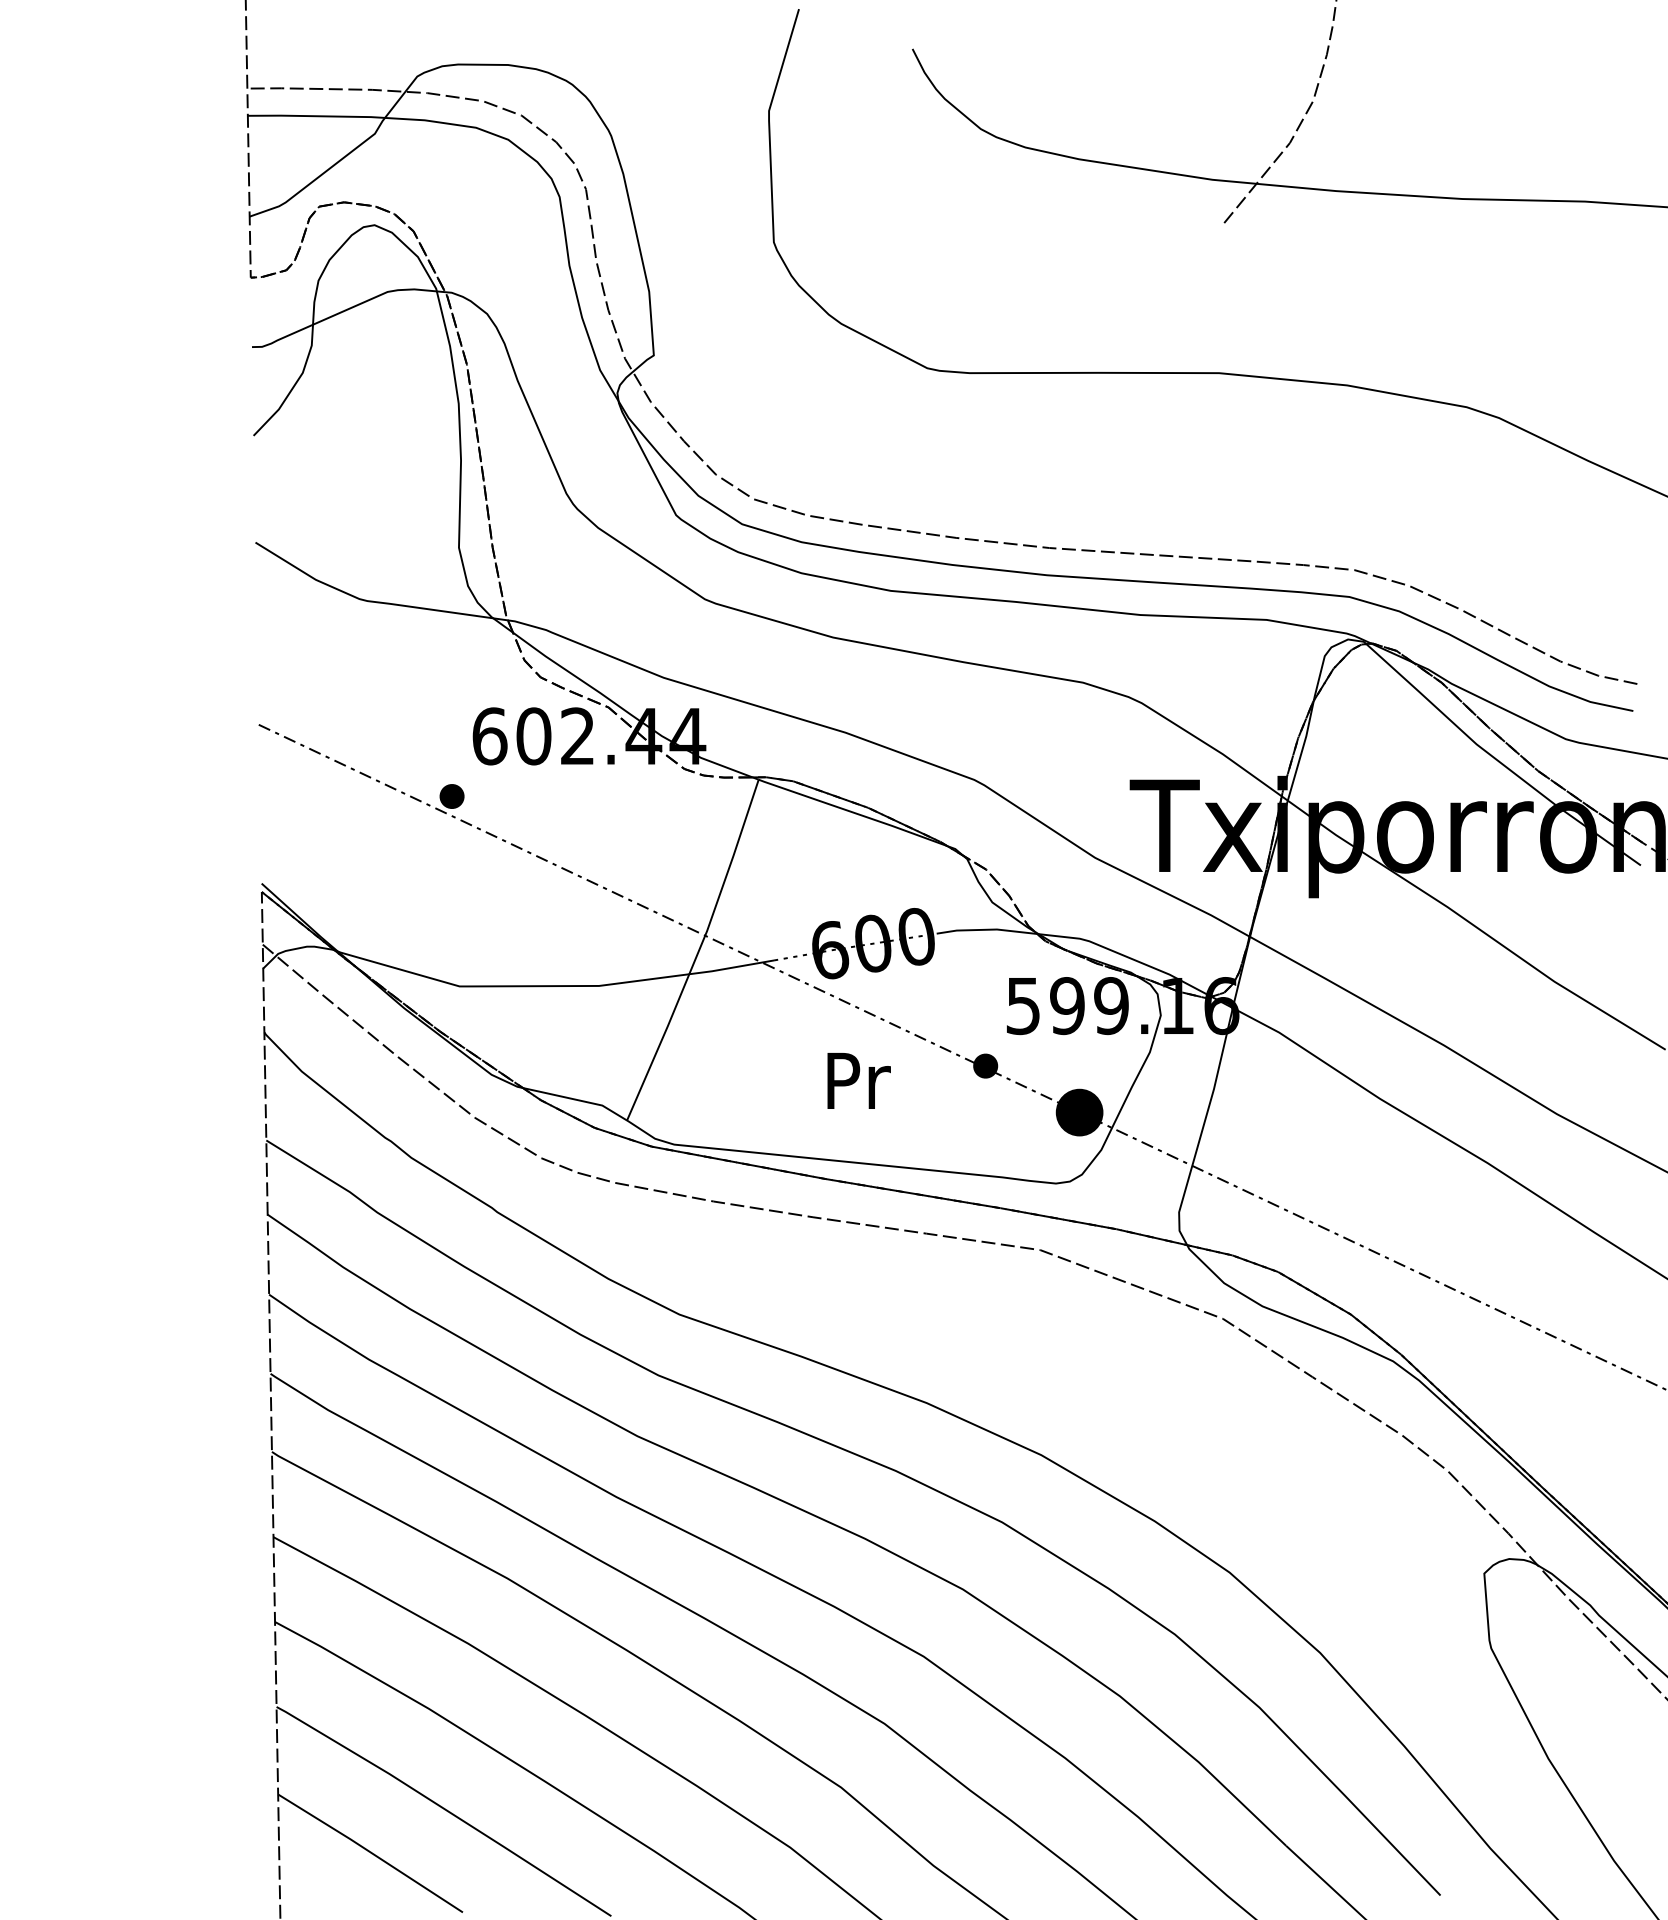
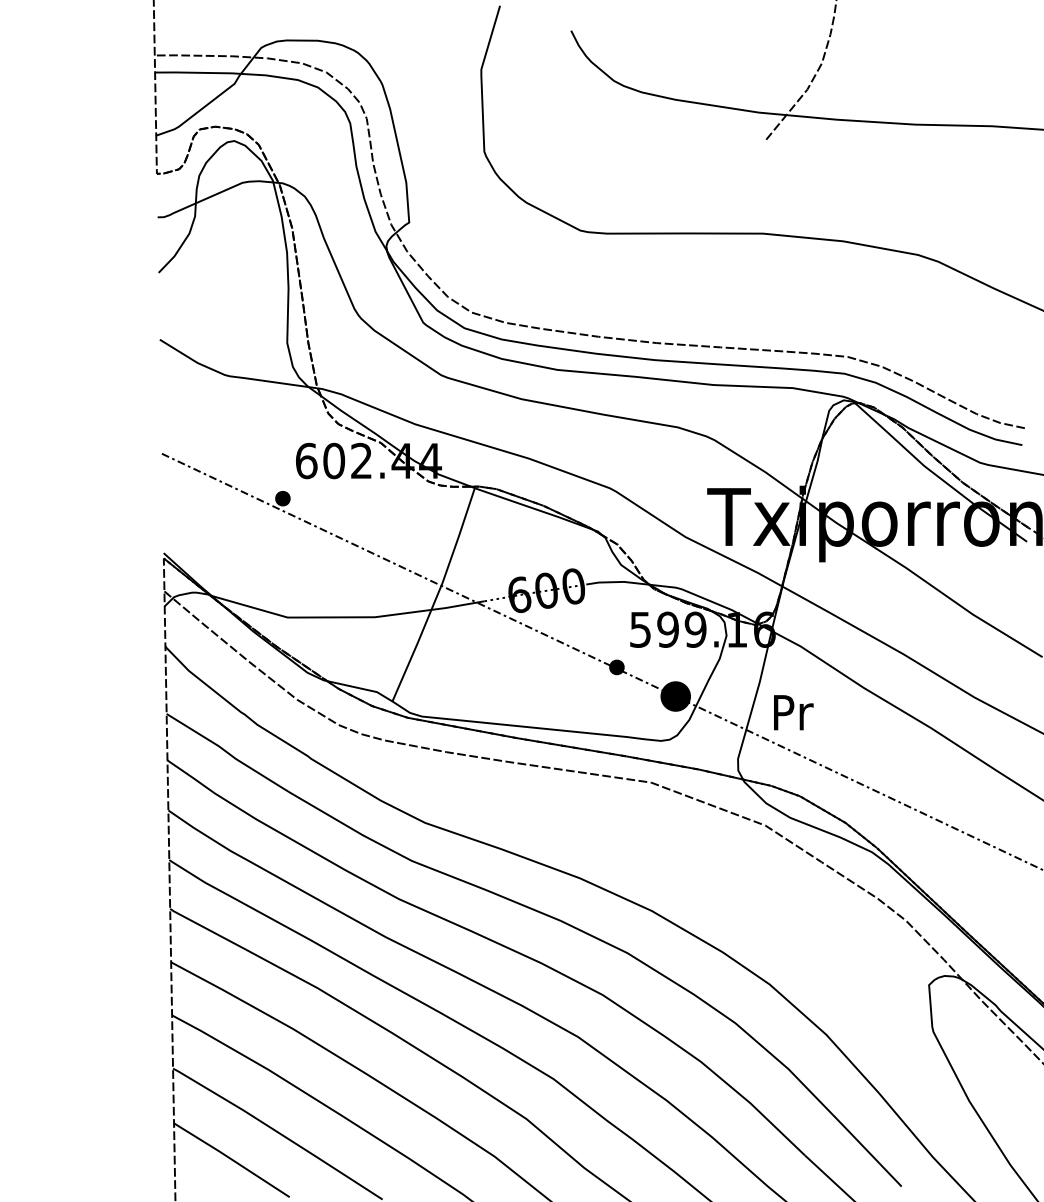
text: (858, 1080) -> (793, 712), moved

